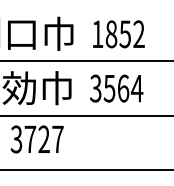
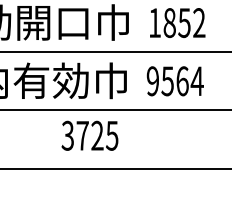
text: (95, 88) -> (152, 81), 3564 -> 9564
text: (58, 139) -> (112, 135), 3727 -> 3725

